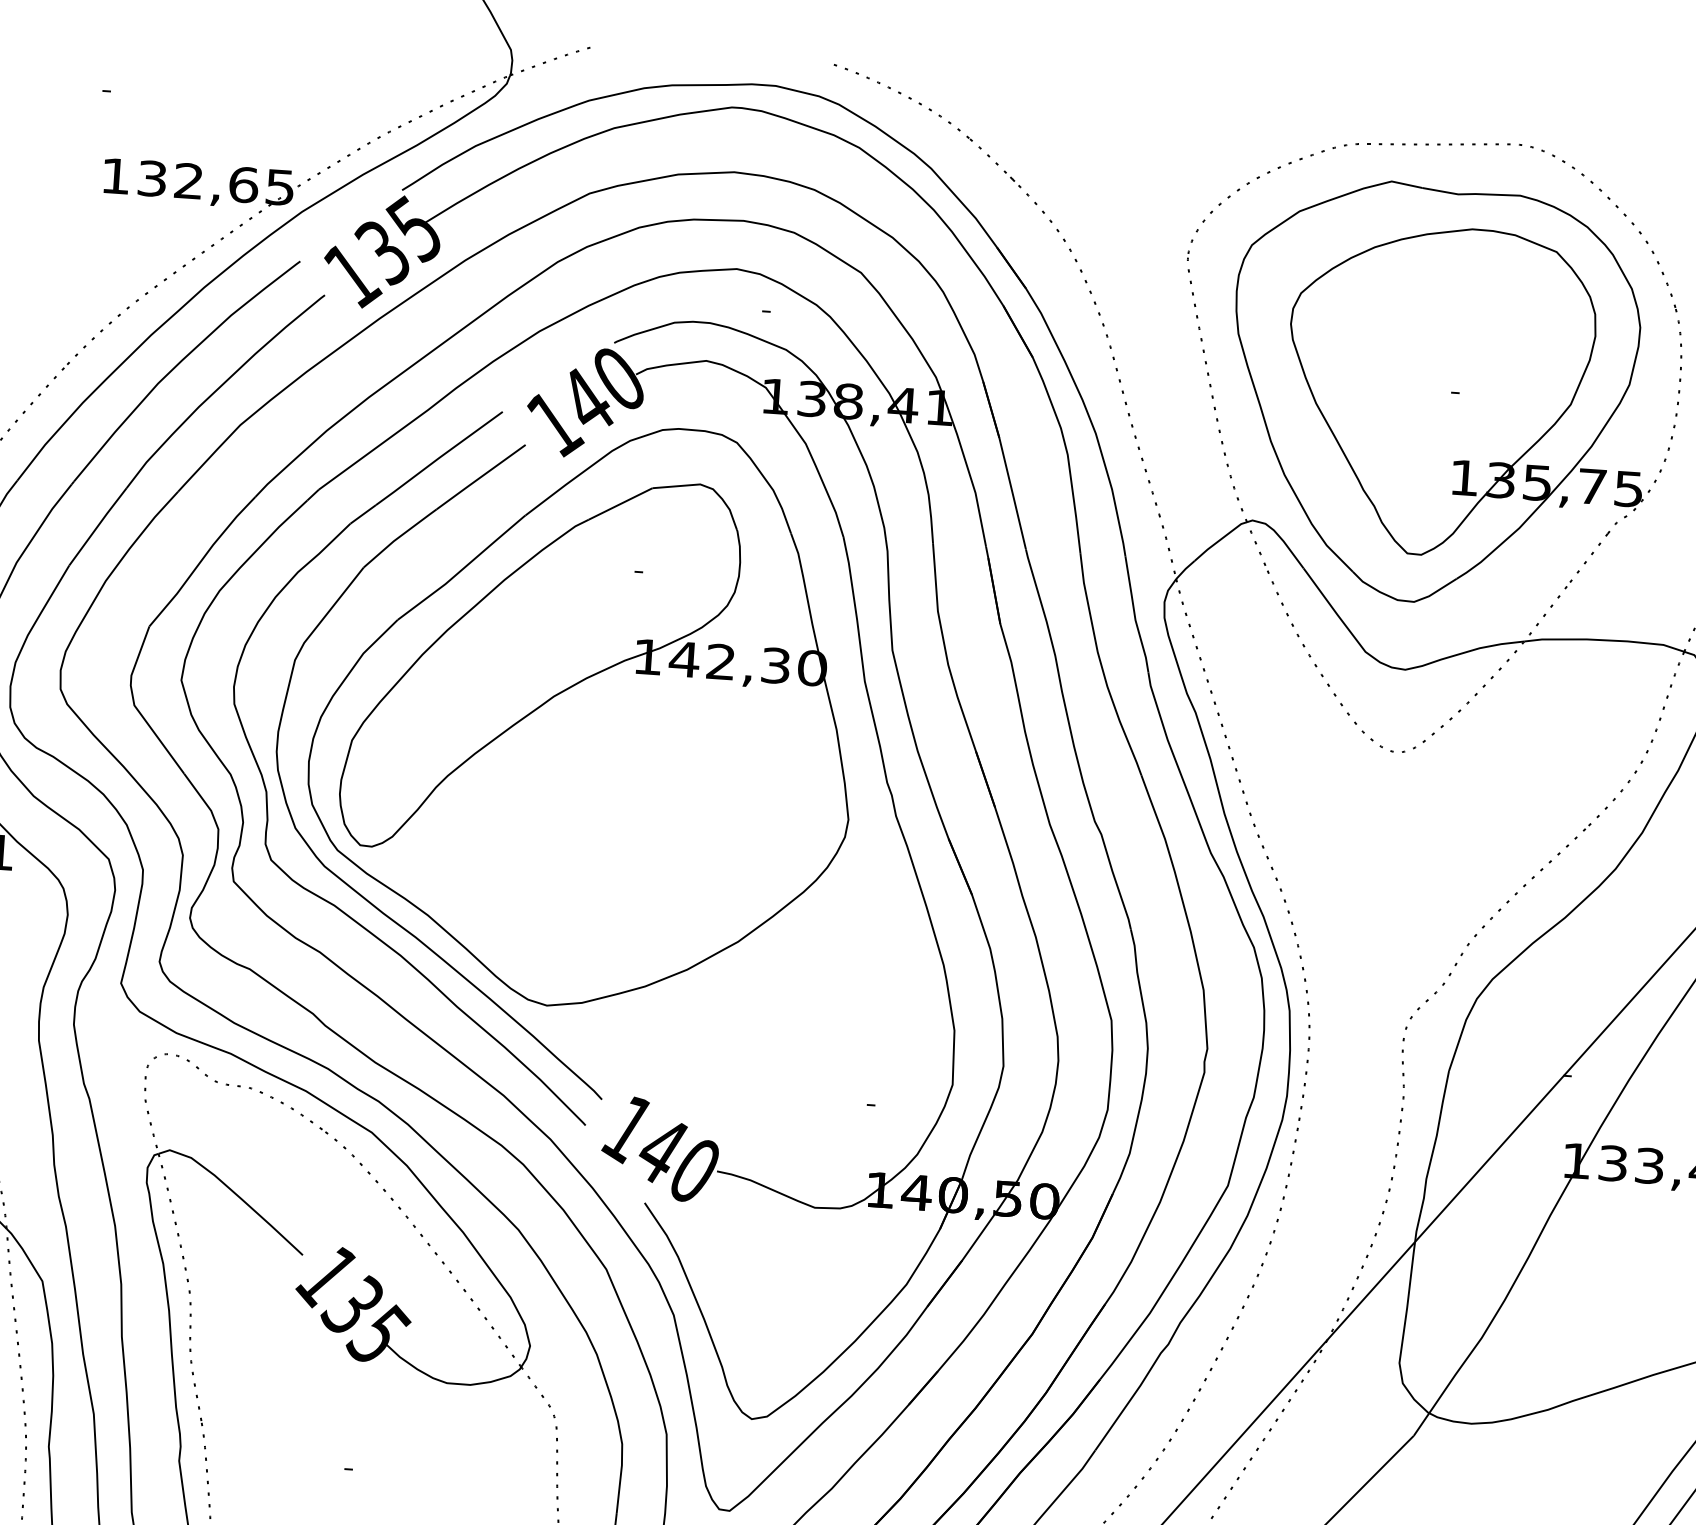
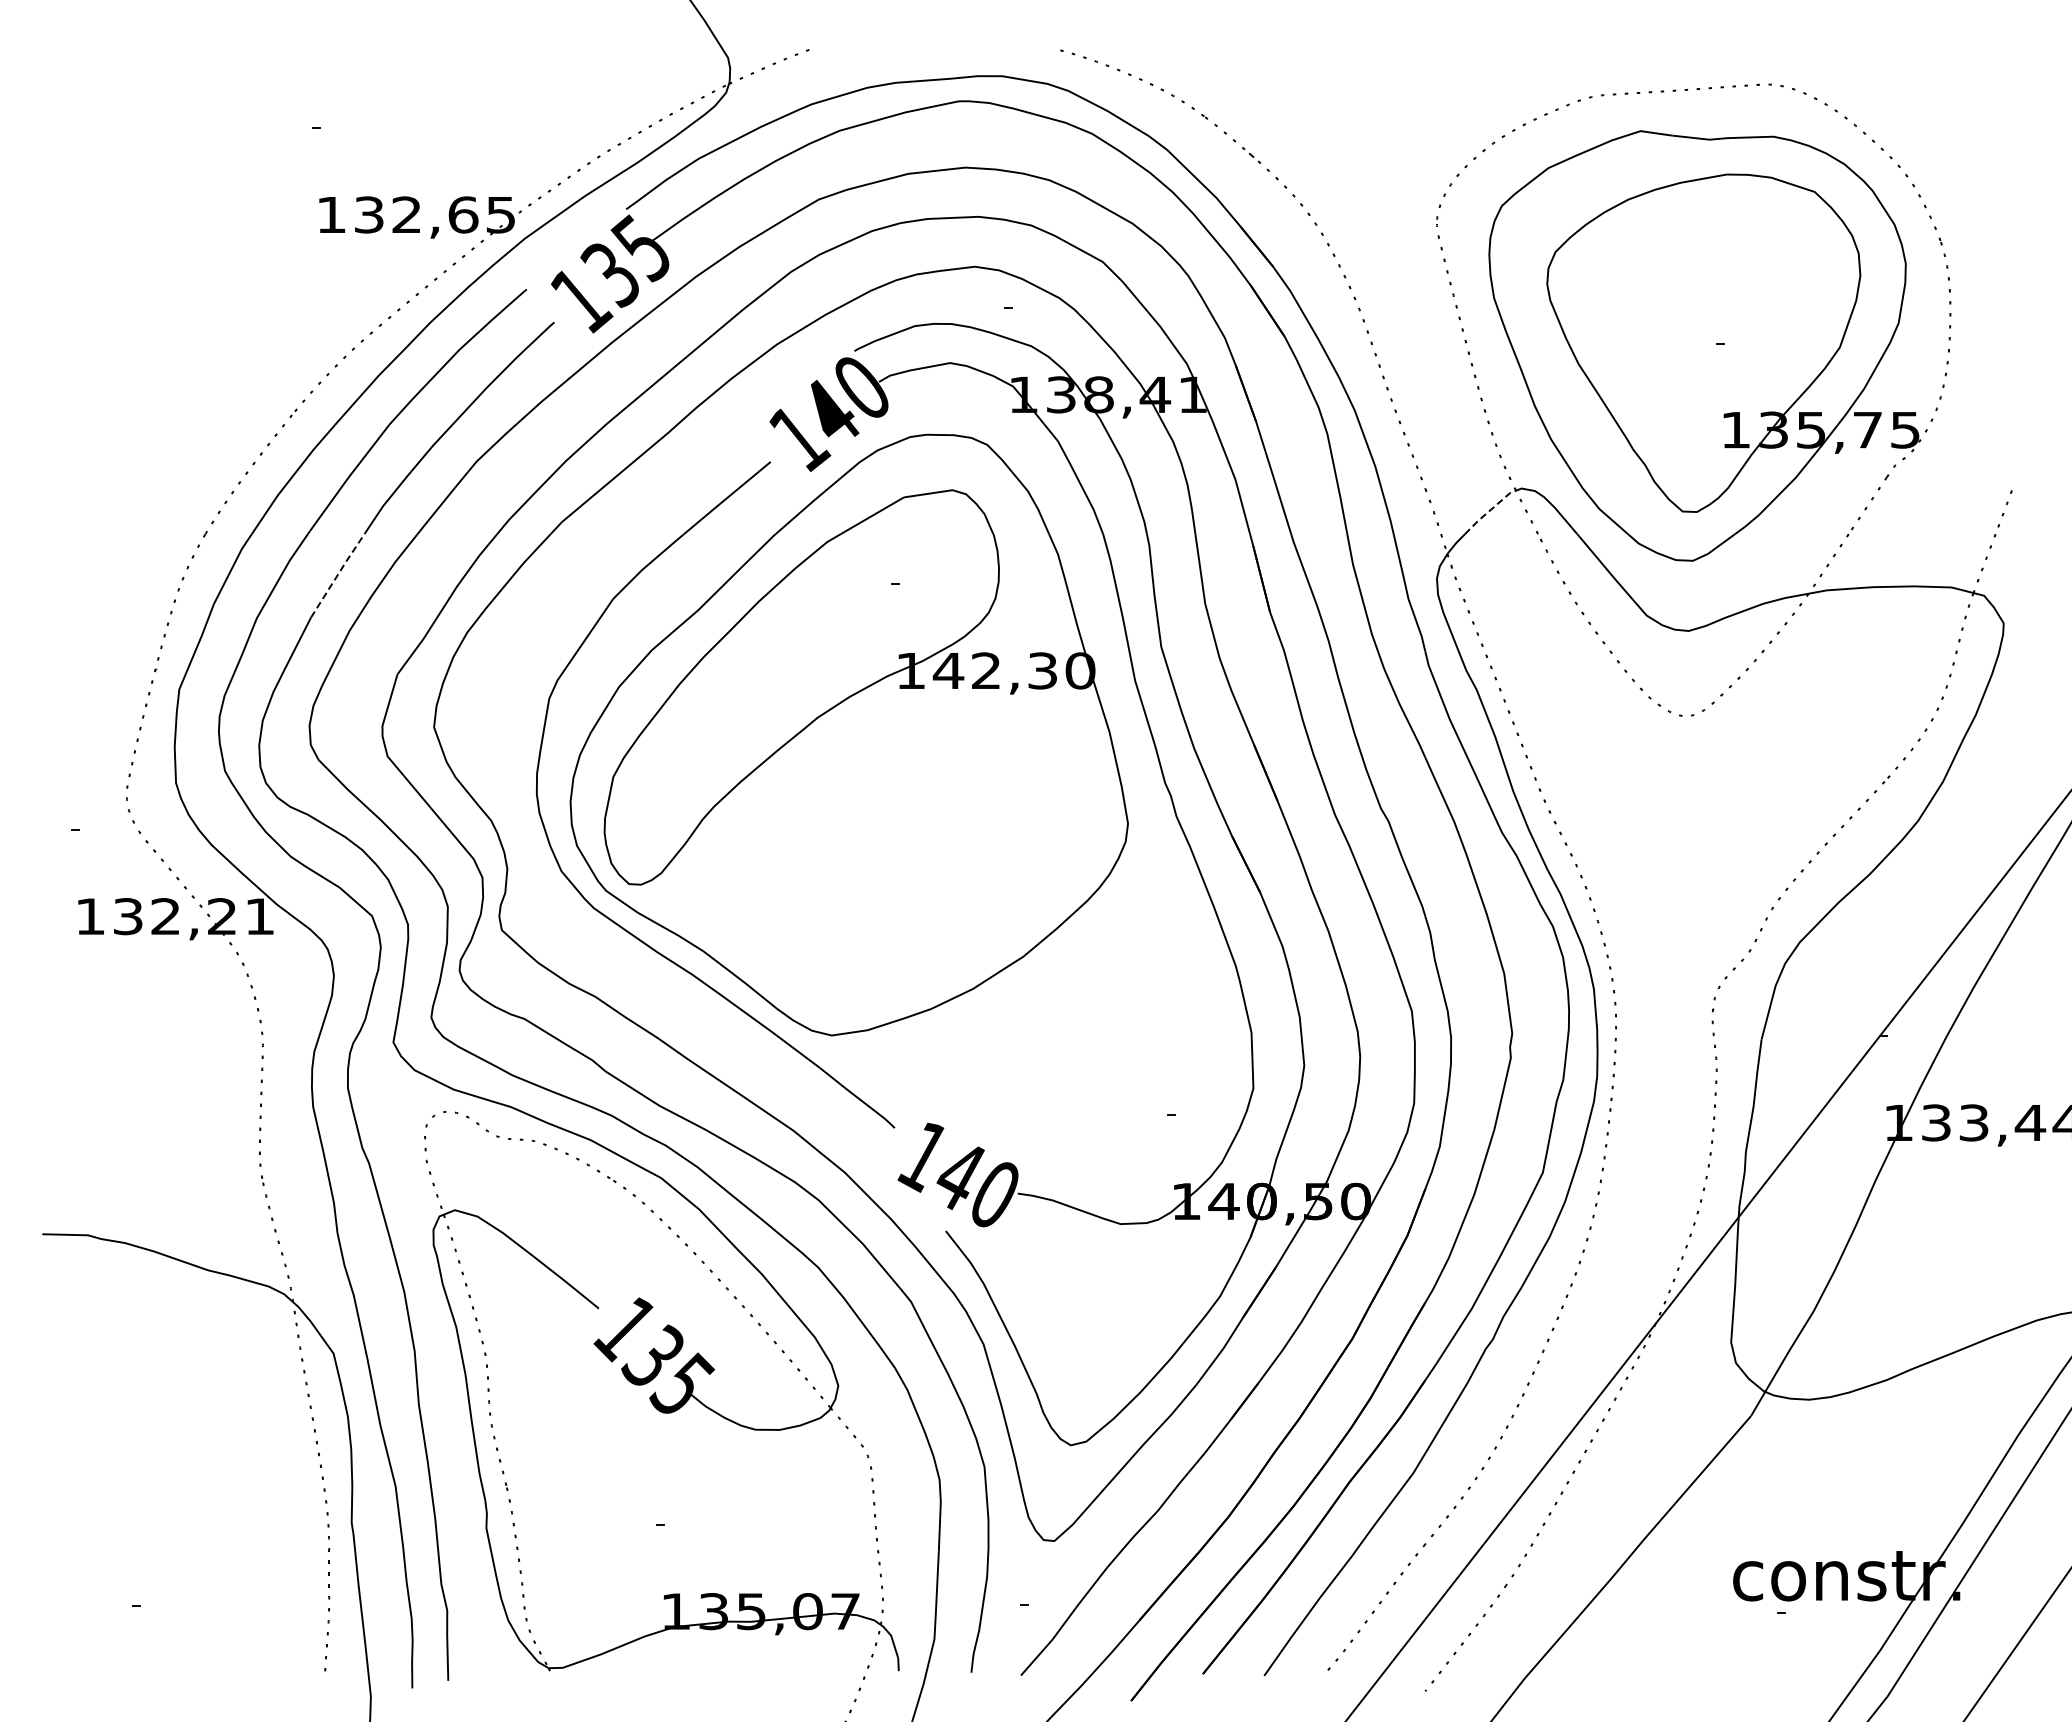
line: (97, 525) -> (337, 574), solid -> dashed
line: (1220, 539) -> (1490, 510), solid -> dashed
part: (267, 792) -> (530, 836), removed

